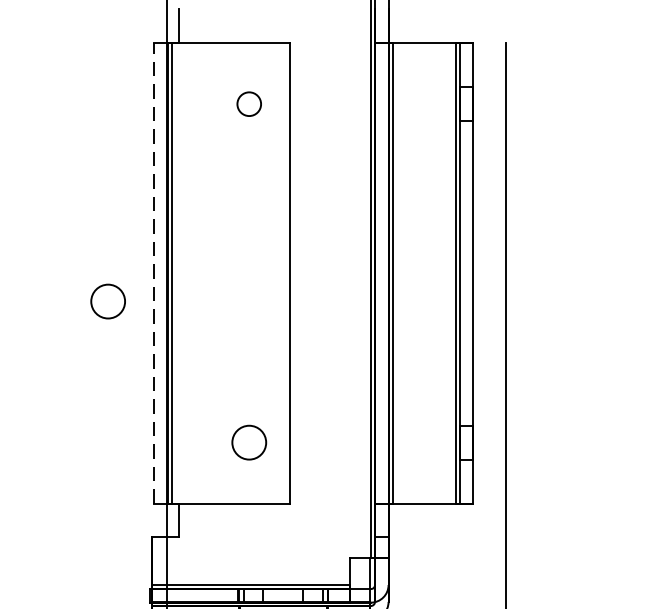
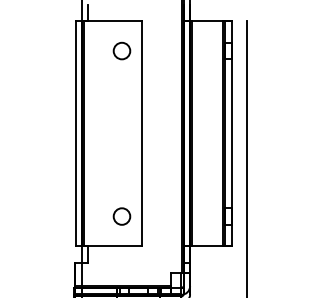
circle: (248, 103) -> (121, 50), size x1.43
line: (154, 272) -> (75, 133), dashed -> solid
circle: (107, 301) -> (52, 147), removed

